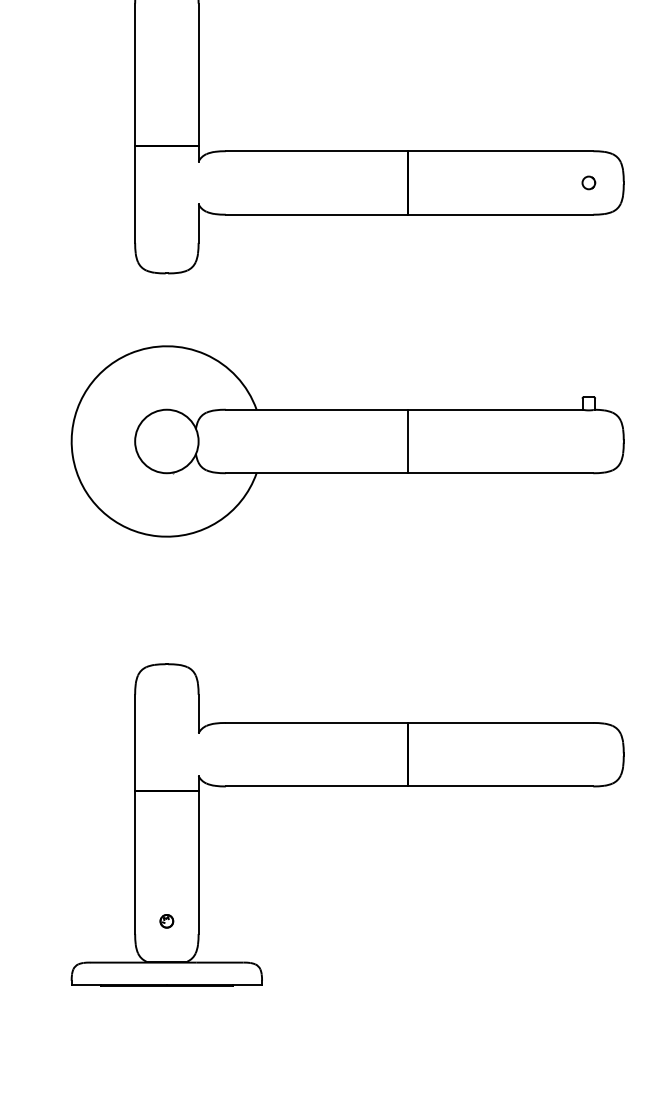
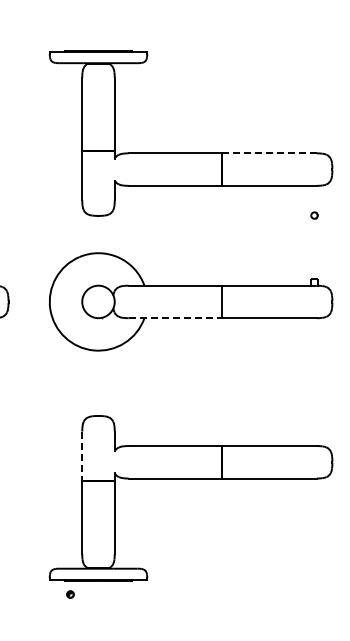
line: (498, 151) -> (268, 153), solid -> dashed
part: (588, 182) -> (314, 215), moved
line: (317, 473) -> (175, 318), solid -> dashed
line: (135, 743) -> (82, 456), solid -> dashed
part: (166, 921) -> (70, 594), moved

